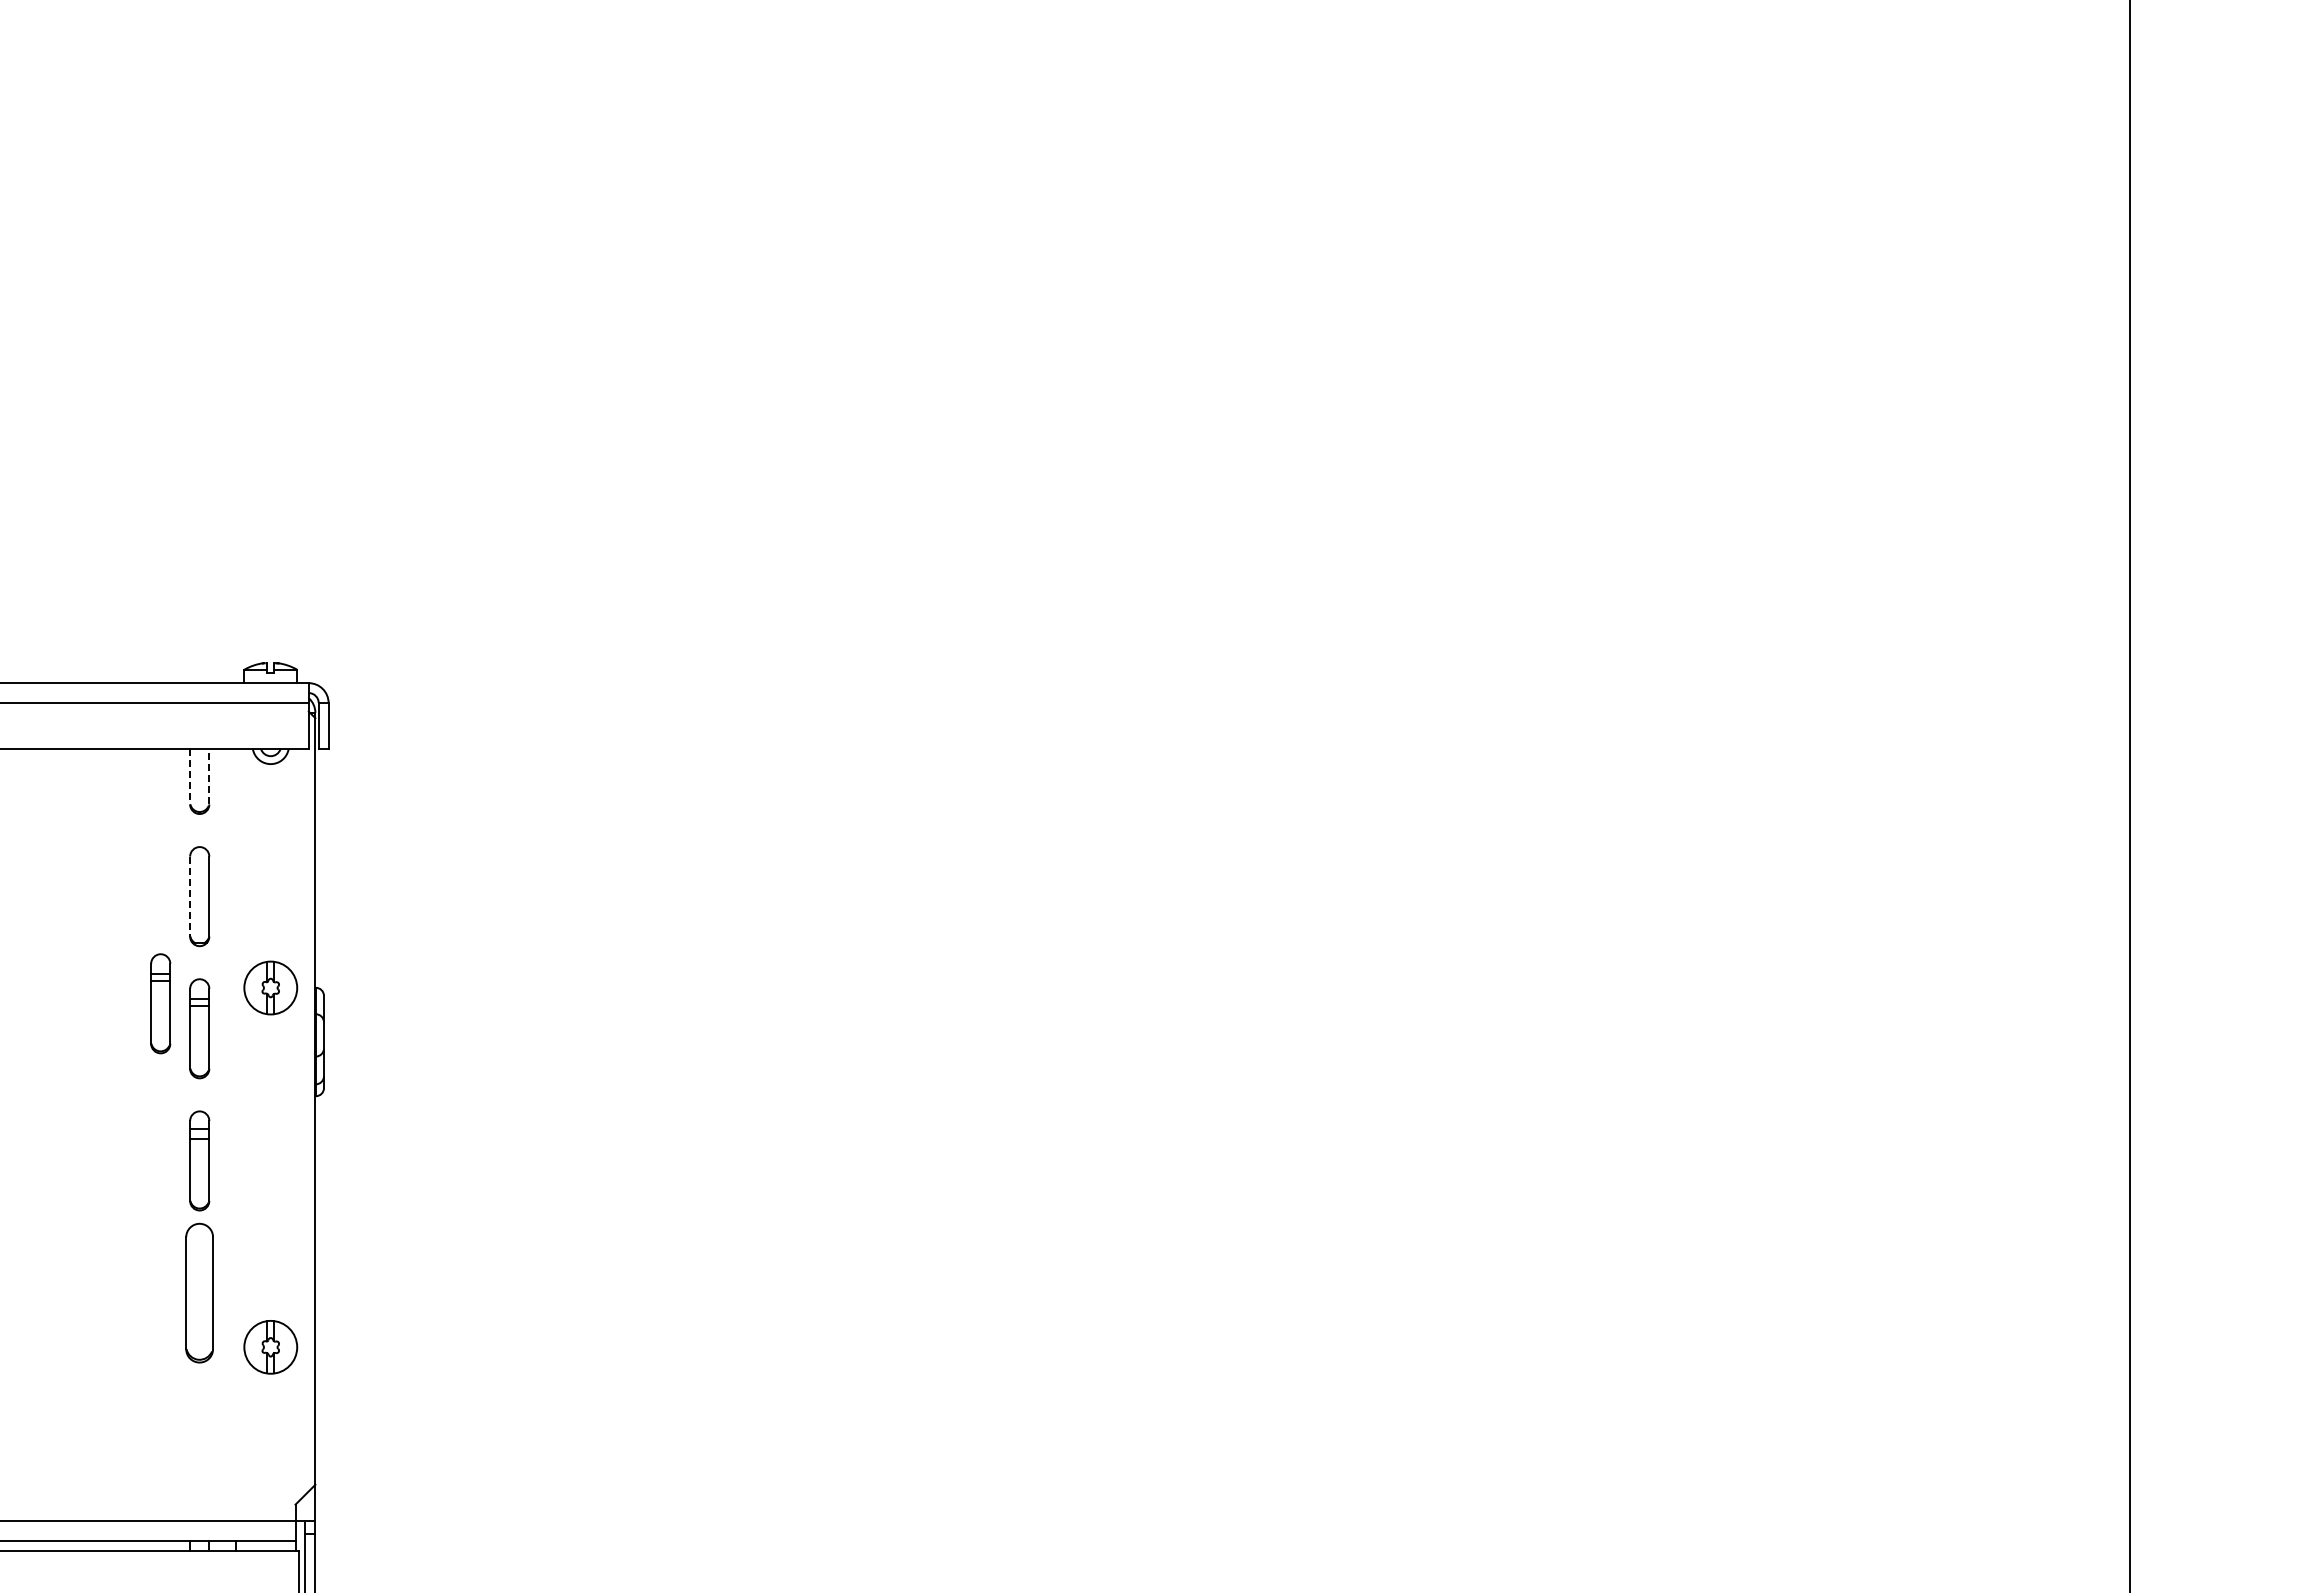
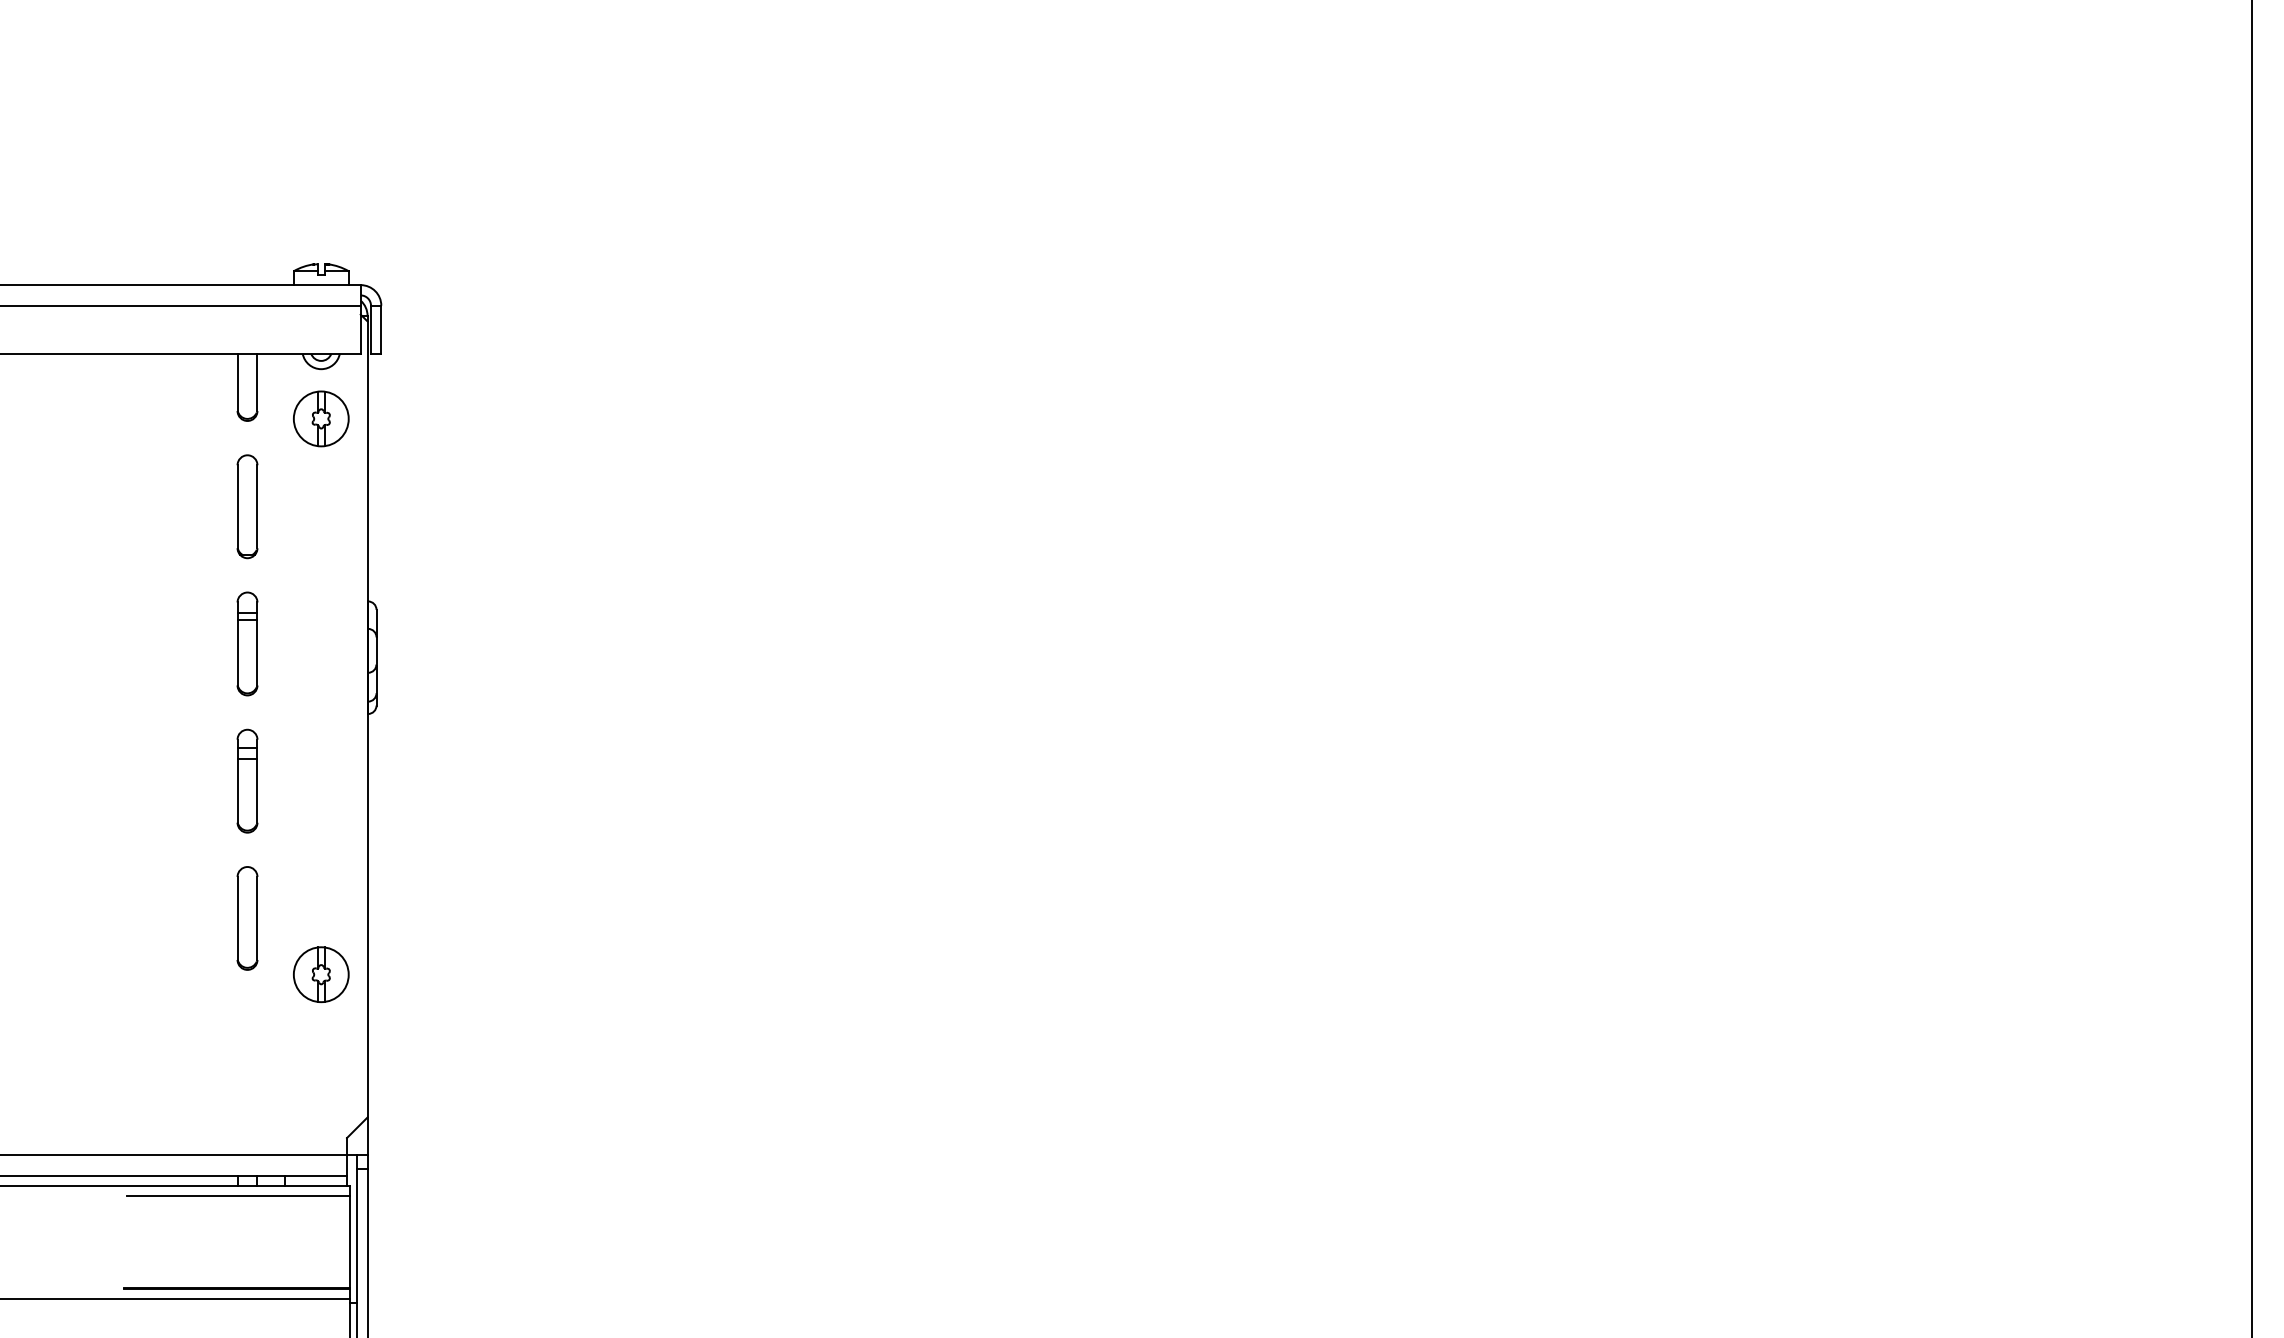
line: (190, 776) -> (237, 382), dashed -> solid
line: (209, 776) -> (257, 382), dashed -> solid
line: (190, 896) -> (237, 506), dashed -> solid
part: (270, 987) -> (320, 418), moved
part: (160, 1003) -> (206, 617), removed
part: (199, 1292) -> (247, 917), size x0.71
line: (191, 1560) -> (238, 1196), added

